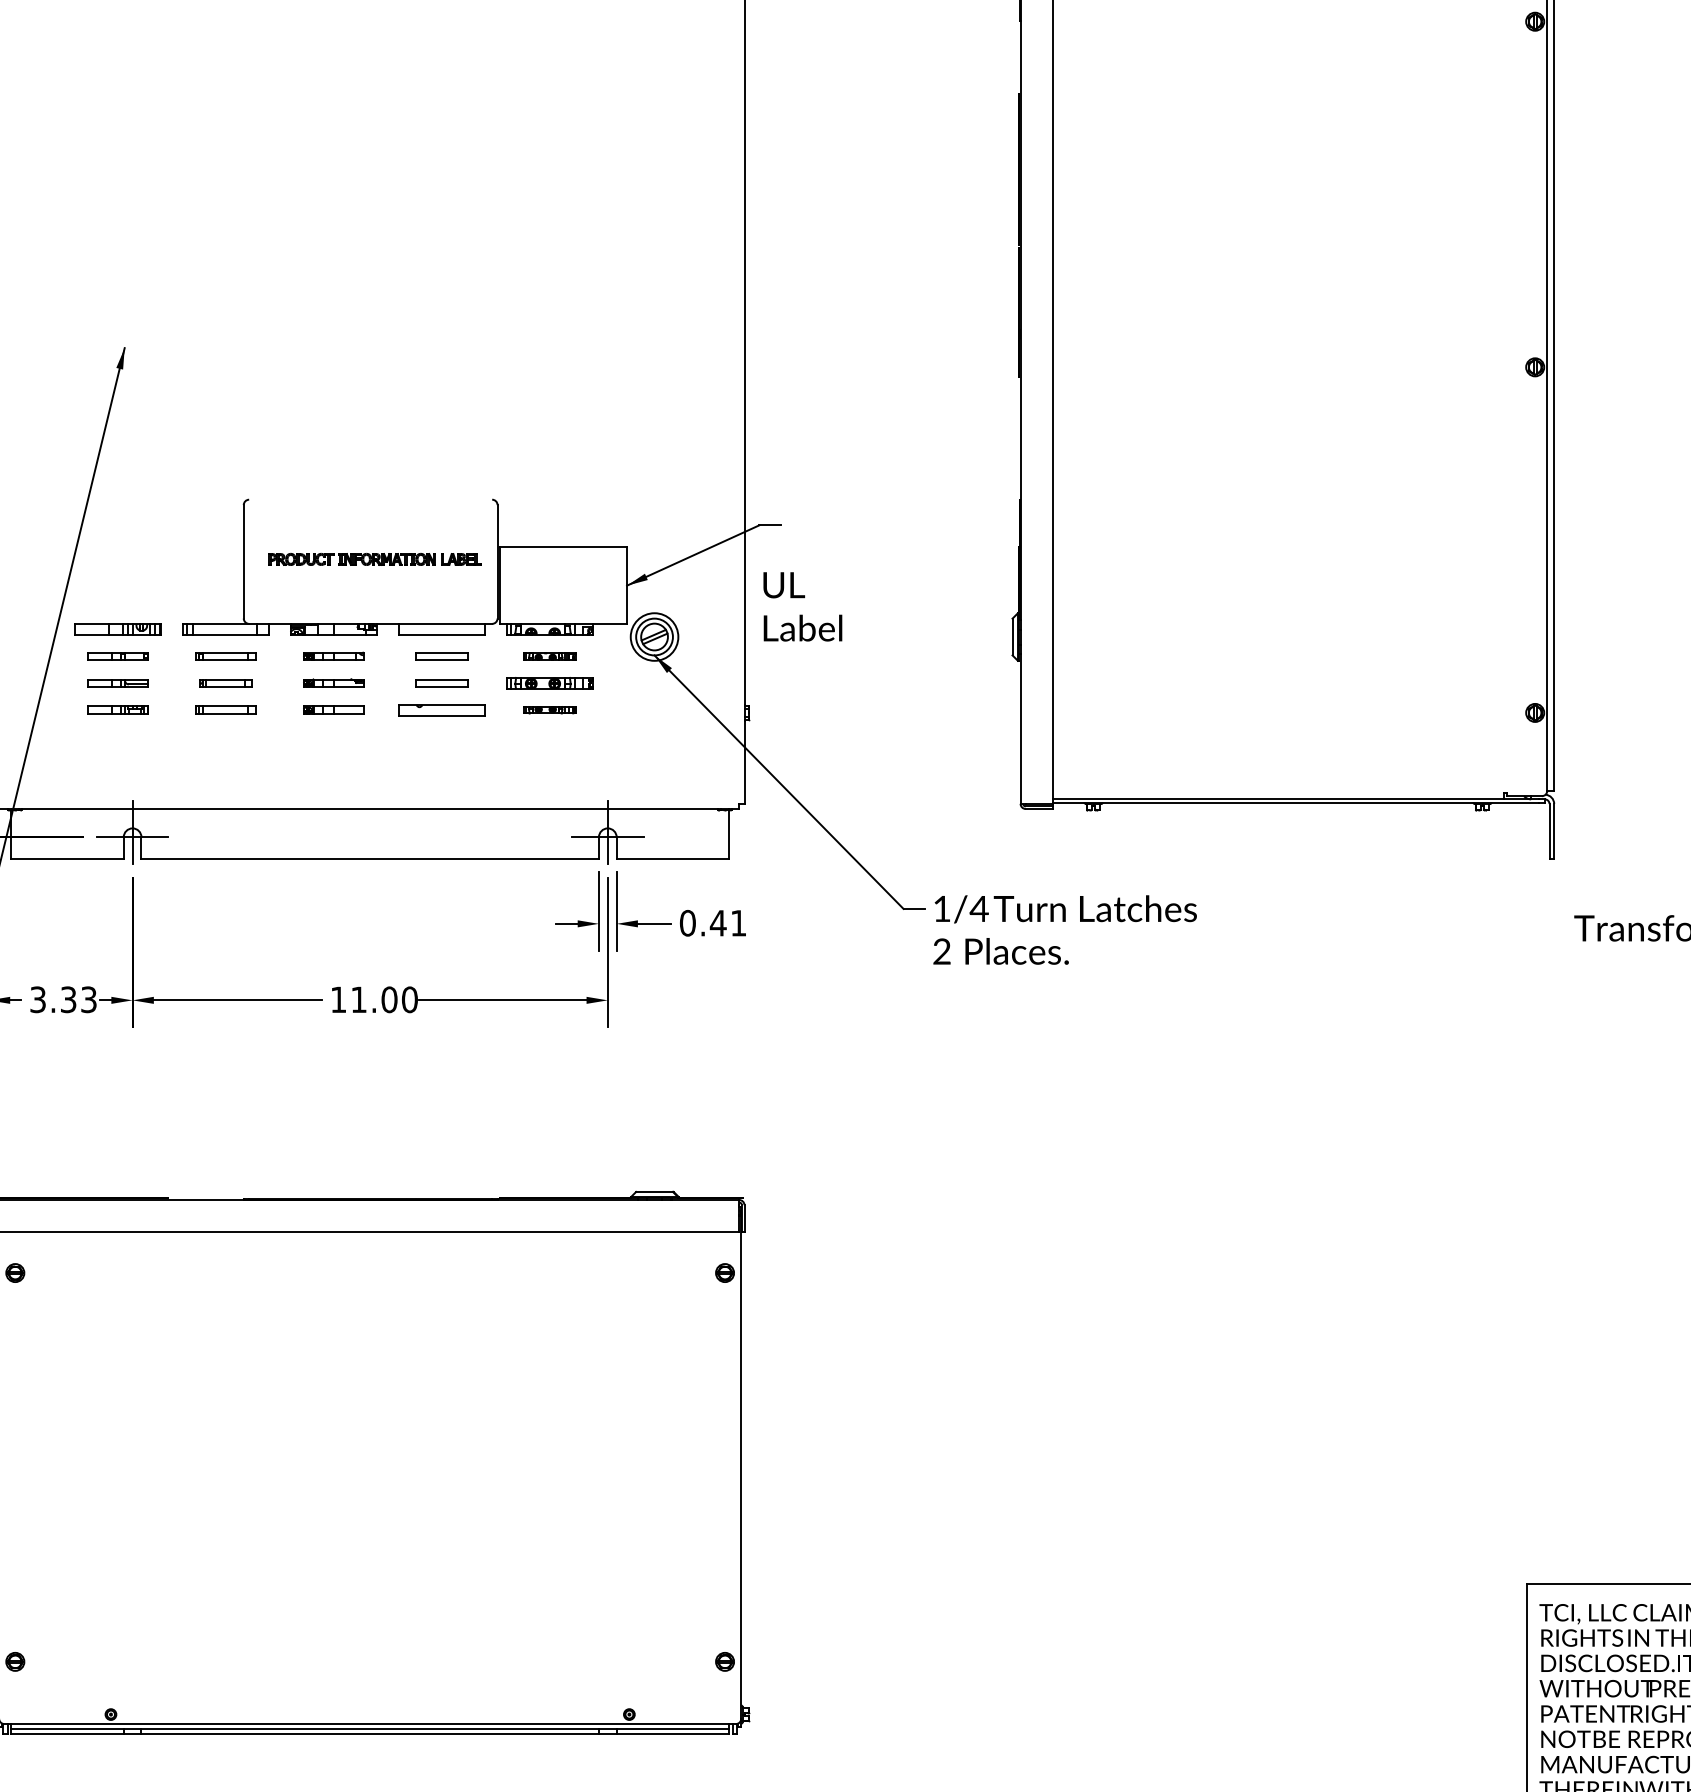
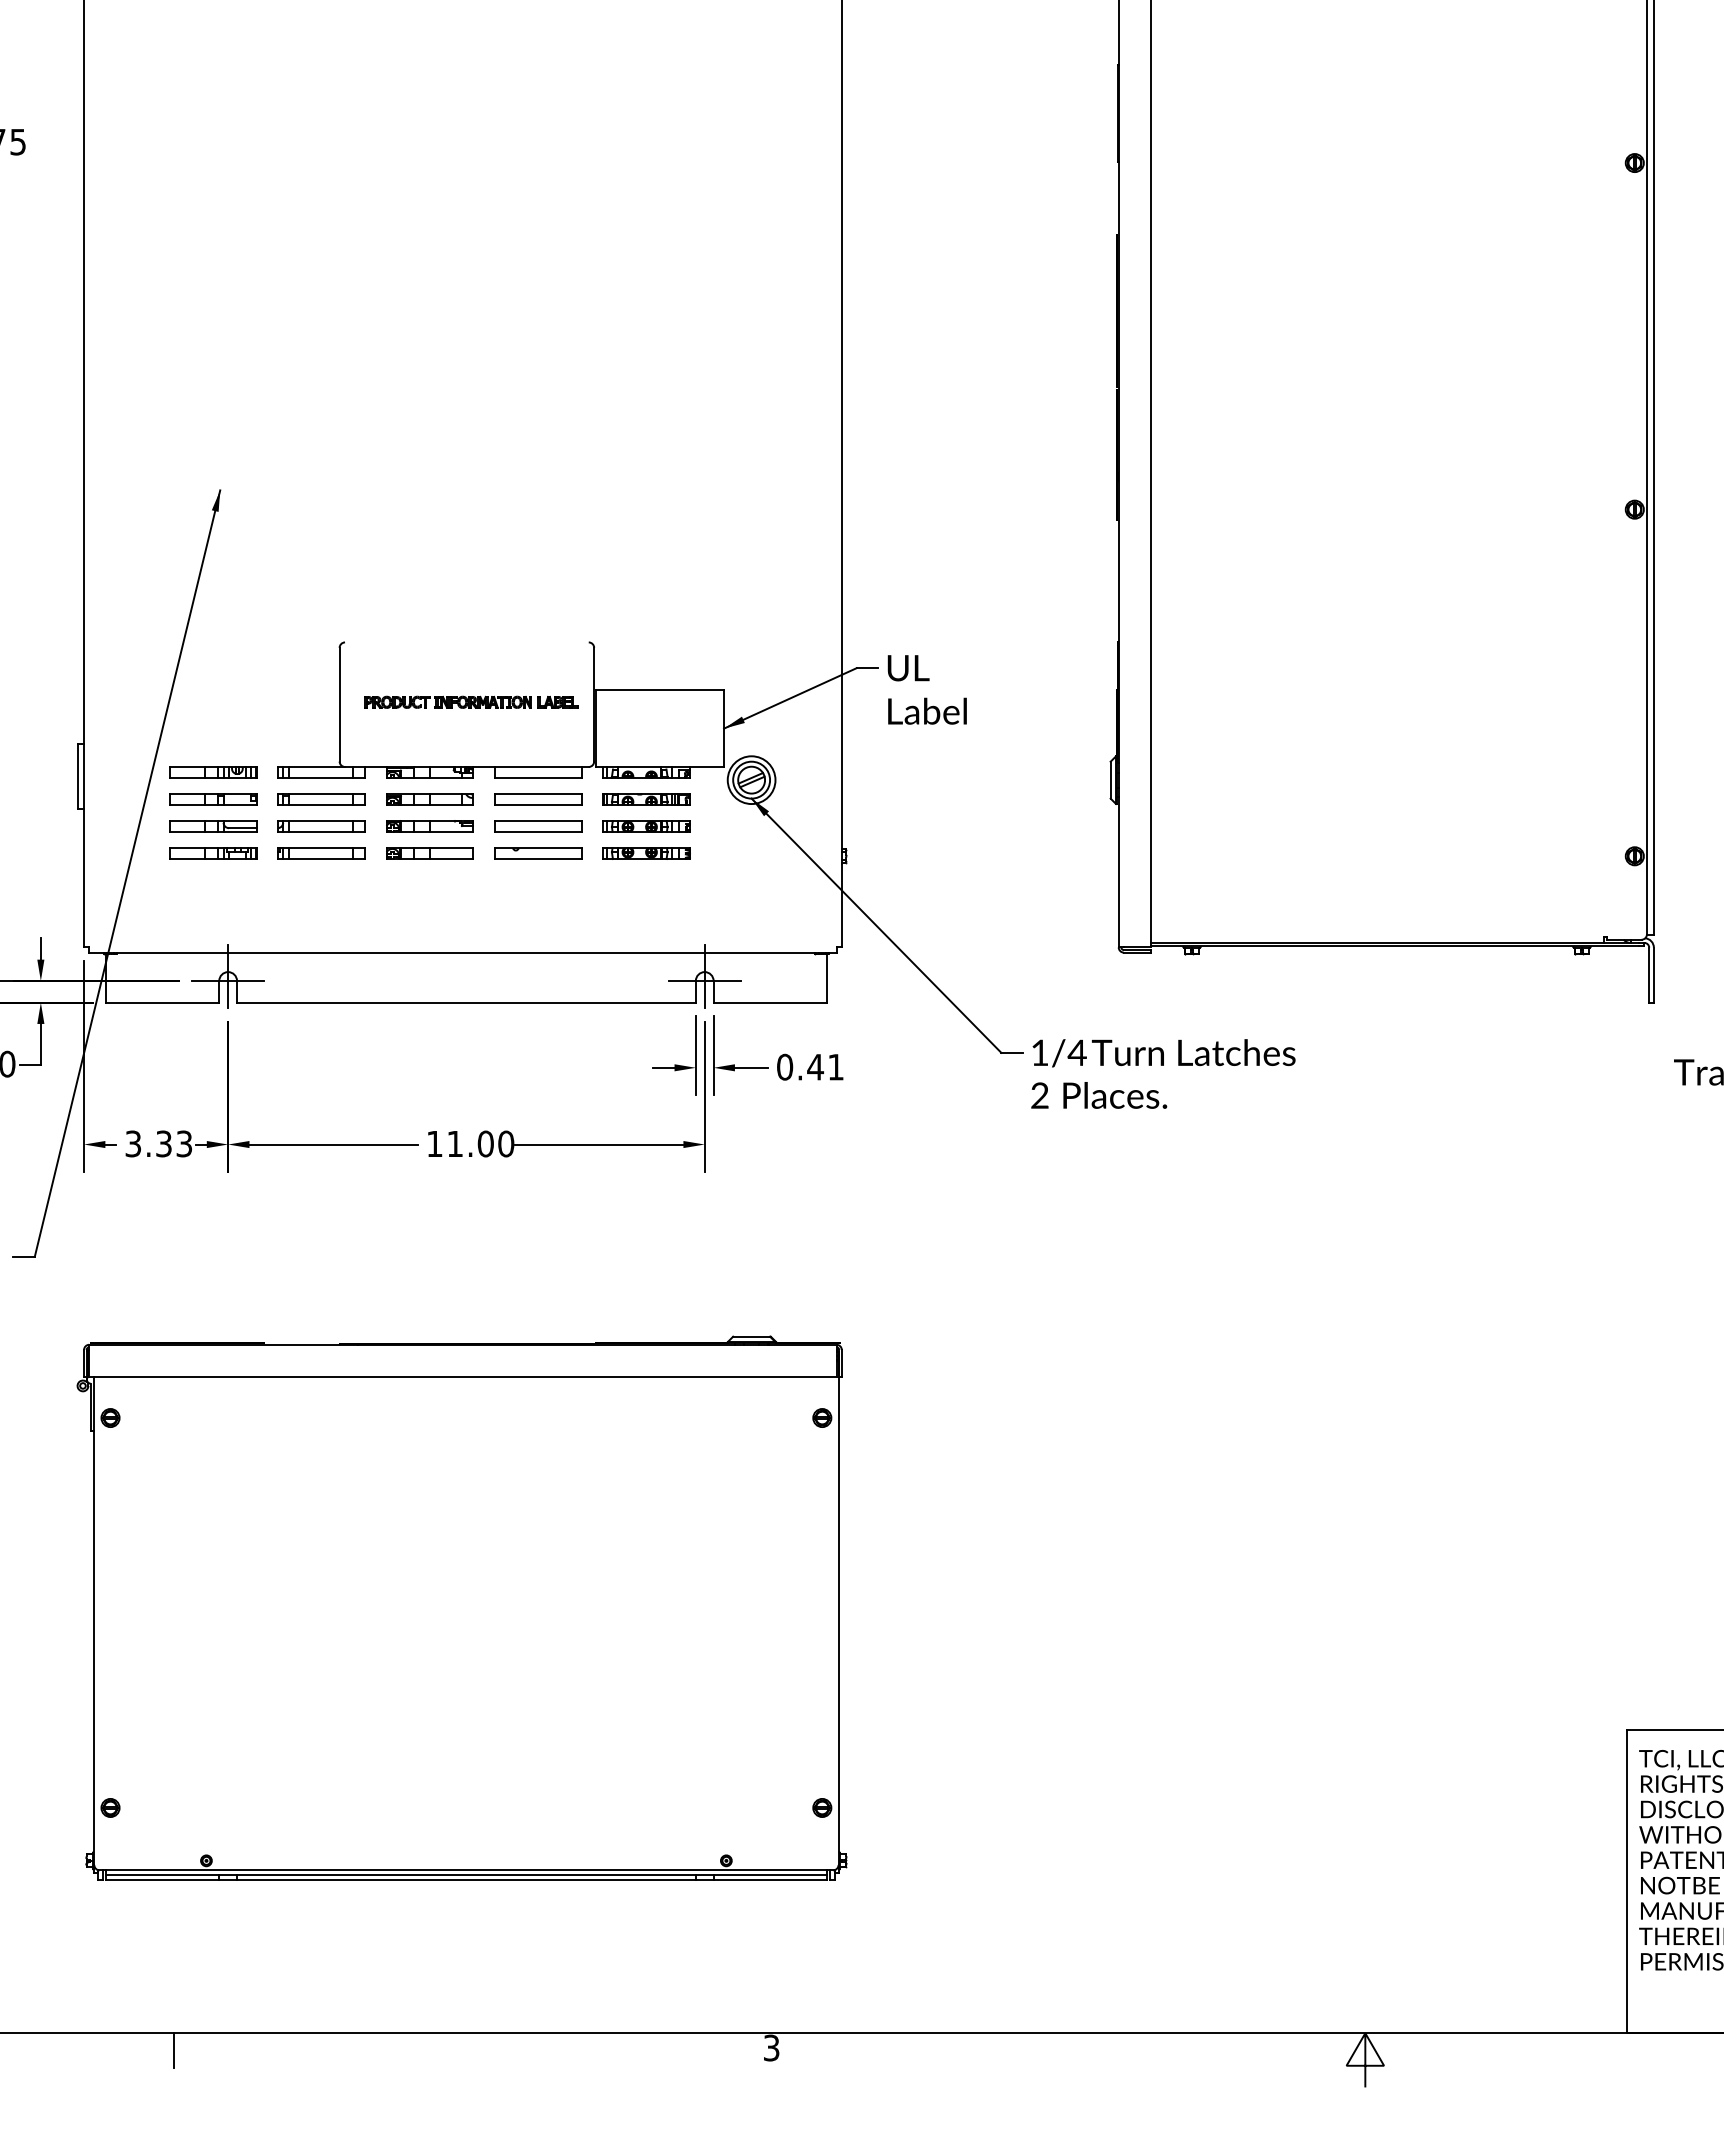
text: (802, 606) -> (926, 689), moved
part: (117, 656) -> (213, 799), size x1.43
part: (225, 656) -> (321, 799), size x1.43
part: (333, 656) -> (429, 799), size x1.43
part: (442, 656) -> (538, 799), size x1.67
part: (549, 656) -> (646, 799), size x1.67
part: (117, 683) -> (213, 826), size x1.43
part: (225, 683) -> (321, 826), size x1.67
part: (333, 683) -> (429, 826), size x1.43
part: (442, 683) -> (538, 826), size x1.67
part: (117, 710) -> (213, 853), size x1.43
part: (225, 710) -> (321, 853), size x1.43
part: (333, 710) -> (429, 853), size x1.43
part: (549, 710) -> (646, 853), size x1.67

